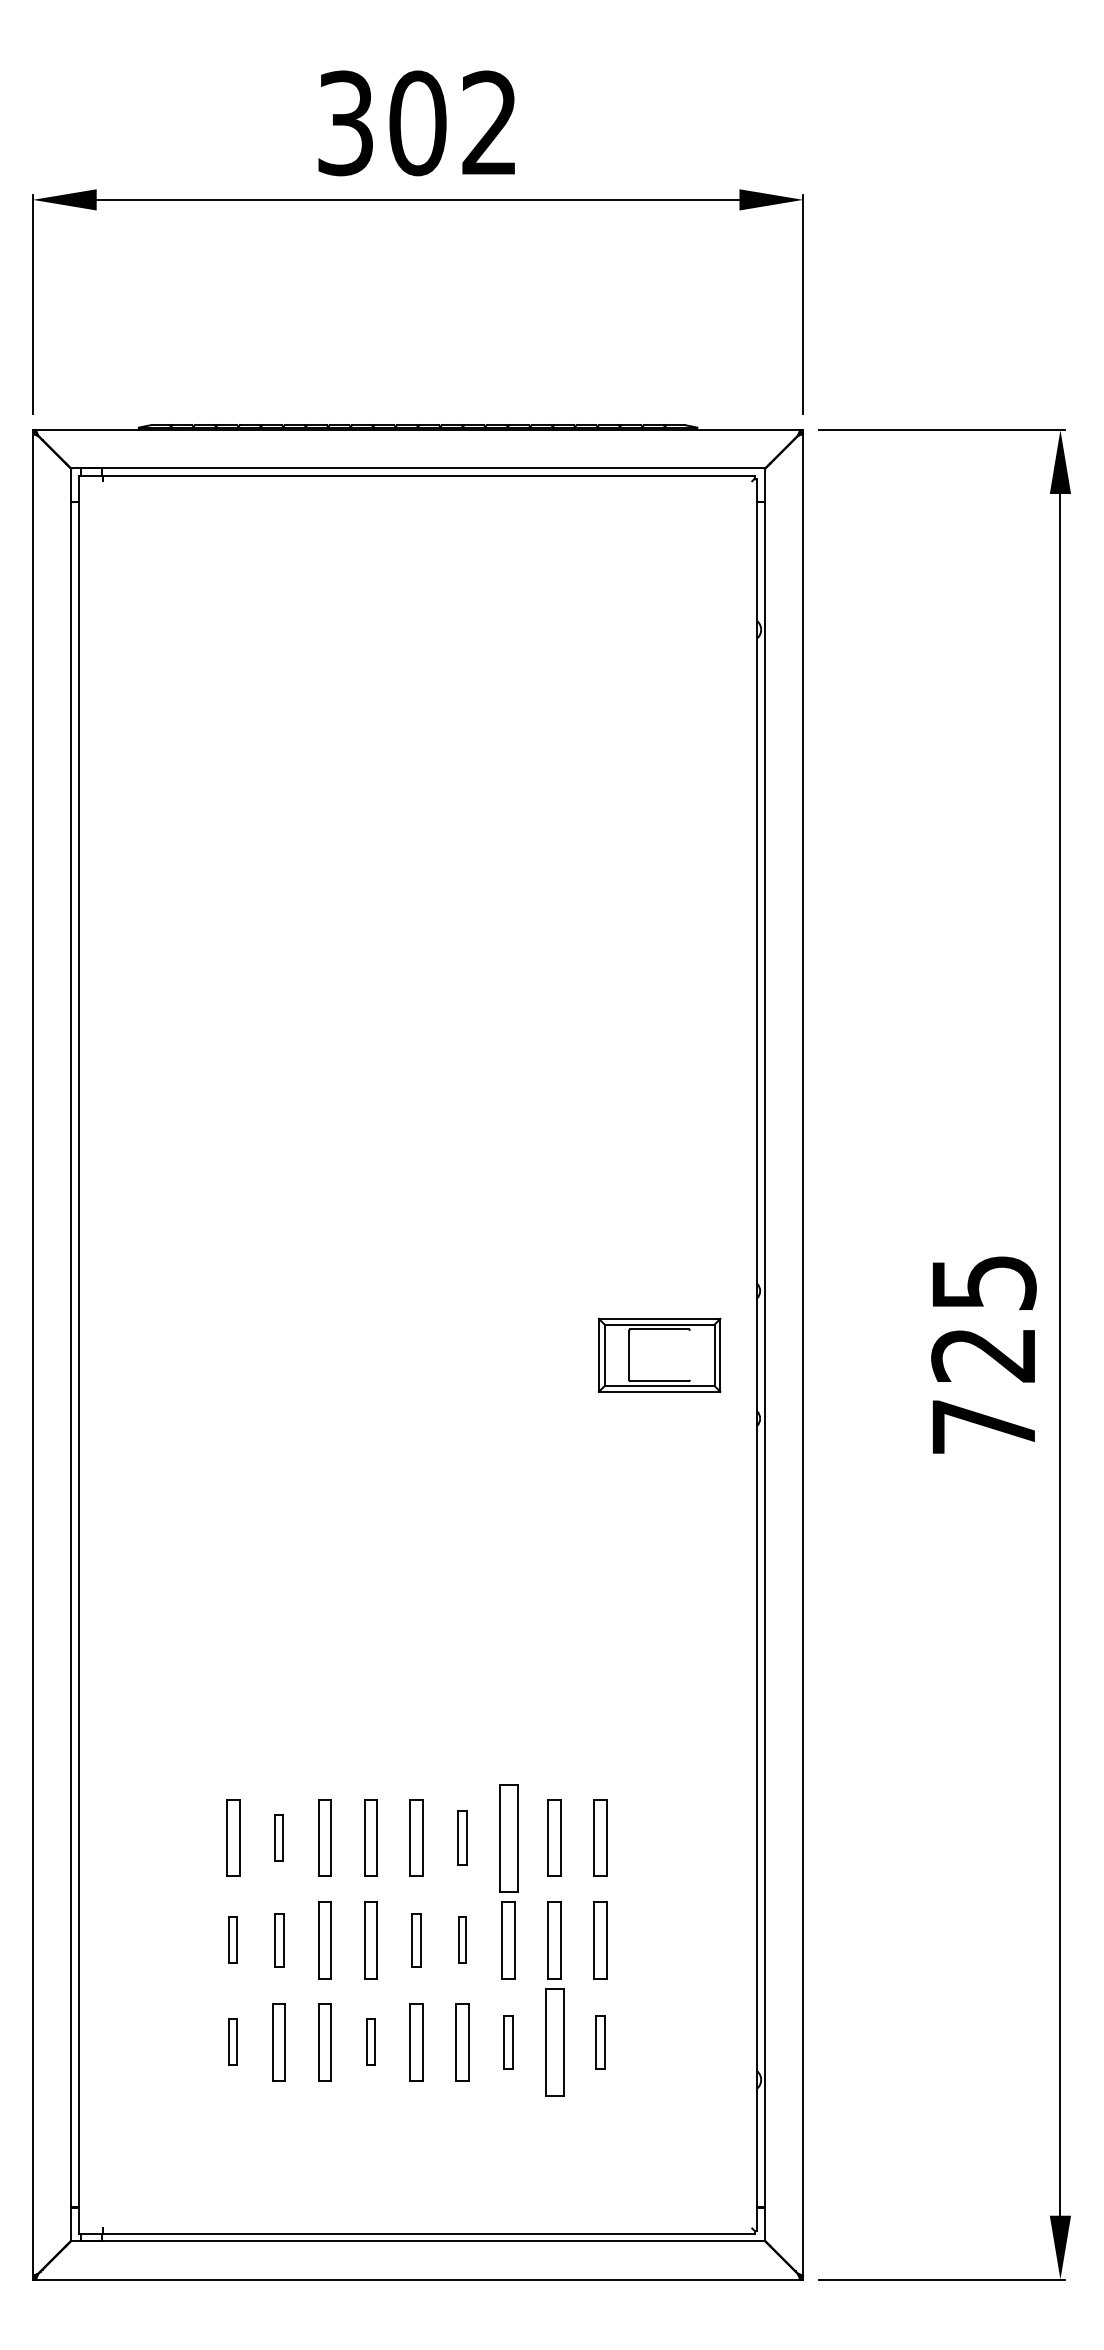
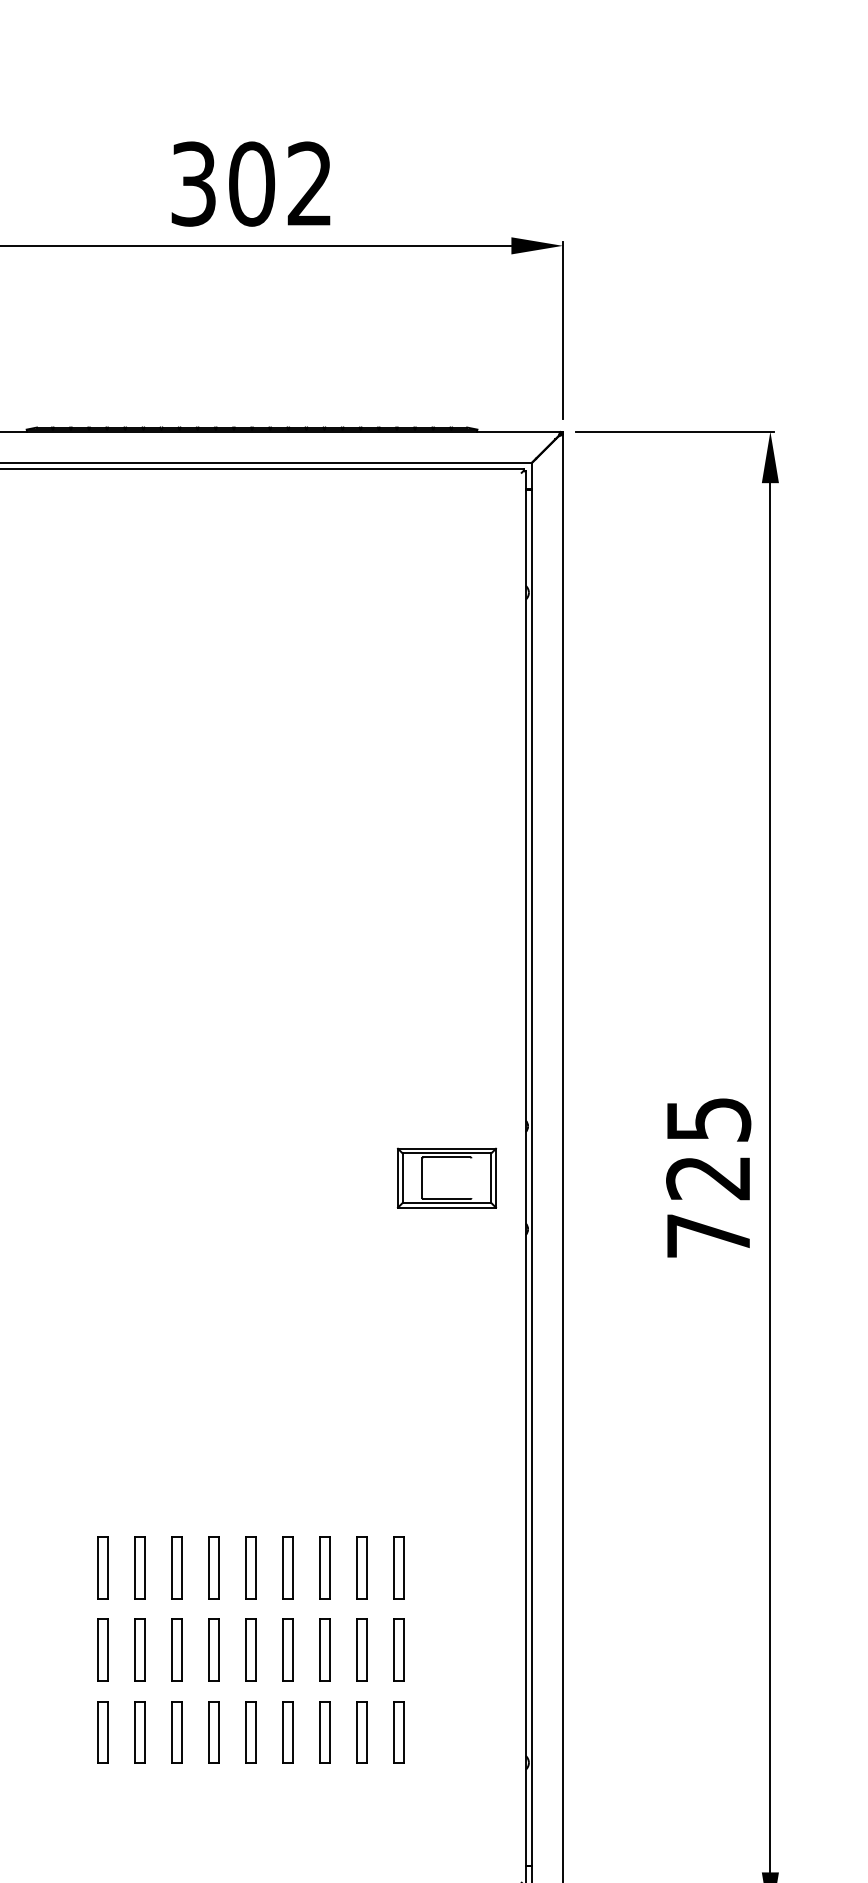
part: (278, 1837) -> (139, 1567), size x1.67
part: (462, 1837) -> (287, 1567), size x1.43
part: (508, 1837) -> (325, 1567), size x0.71
part: (233, 1940) -> (103, 1650), size x1.67
part: (278, 1940) -> (139, 1650), size x1.43
part: (416, 1940) -> (250, 1650), size x1.43
part: (462, 1940) -> (287, 1650), size x1.67
part: (233, 2042) -> (103, 1732), size x1.67
part: (370, 2042) -> (213, 1732), size x1.67
part: (508, 2042) -> (325, 1732), size x1.43
part: (554, 2042) -> (362, 1732), size x0.71
part: (600, 2042) -> (399, 1732), size x1.43

